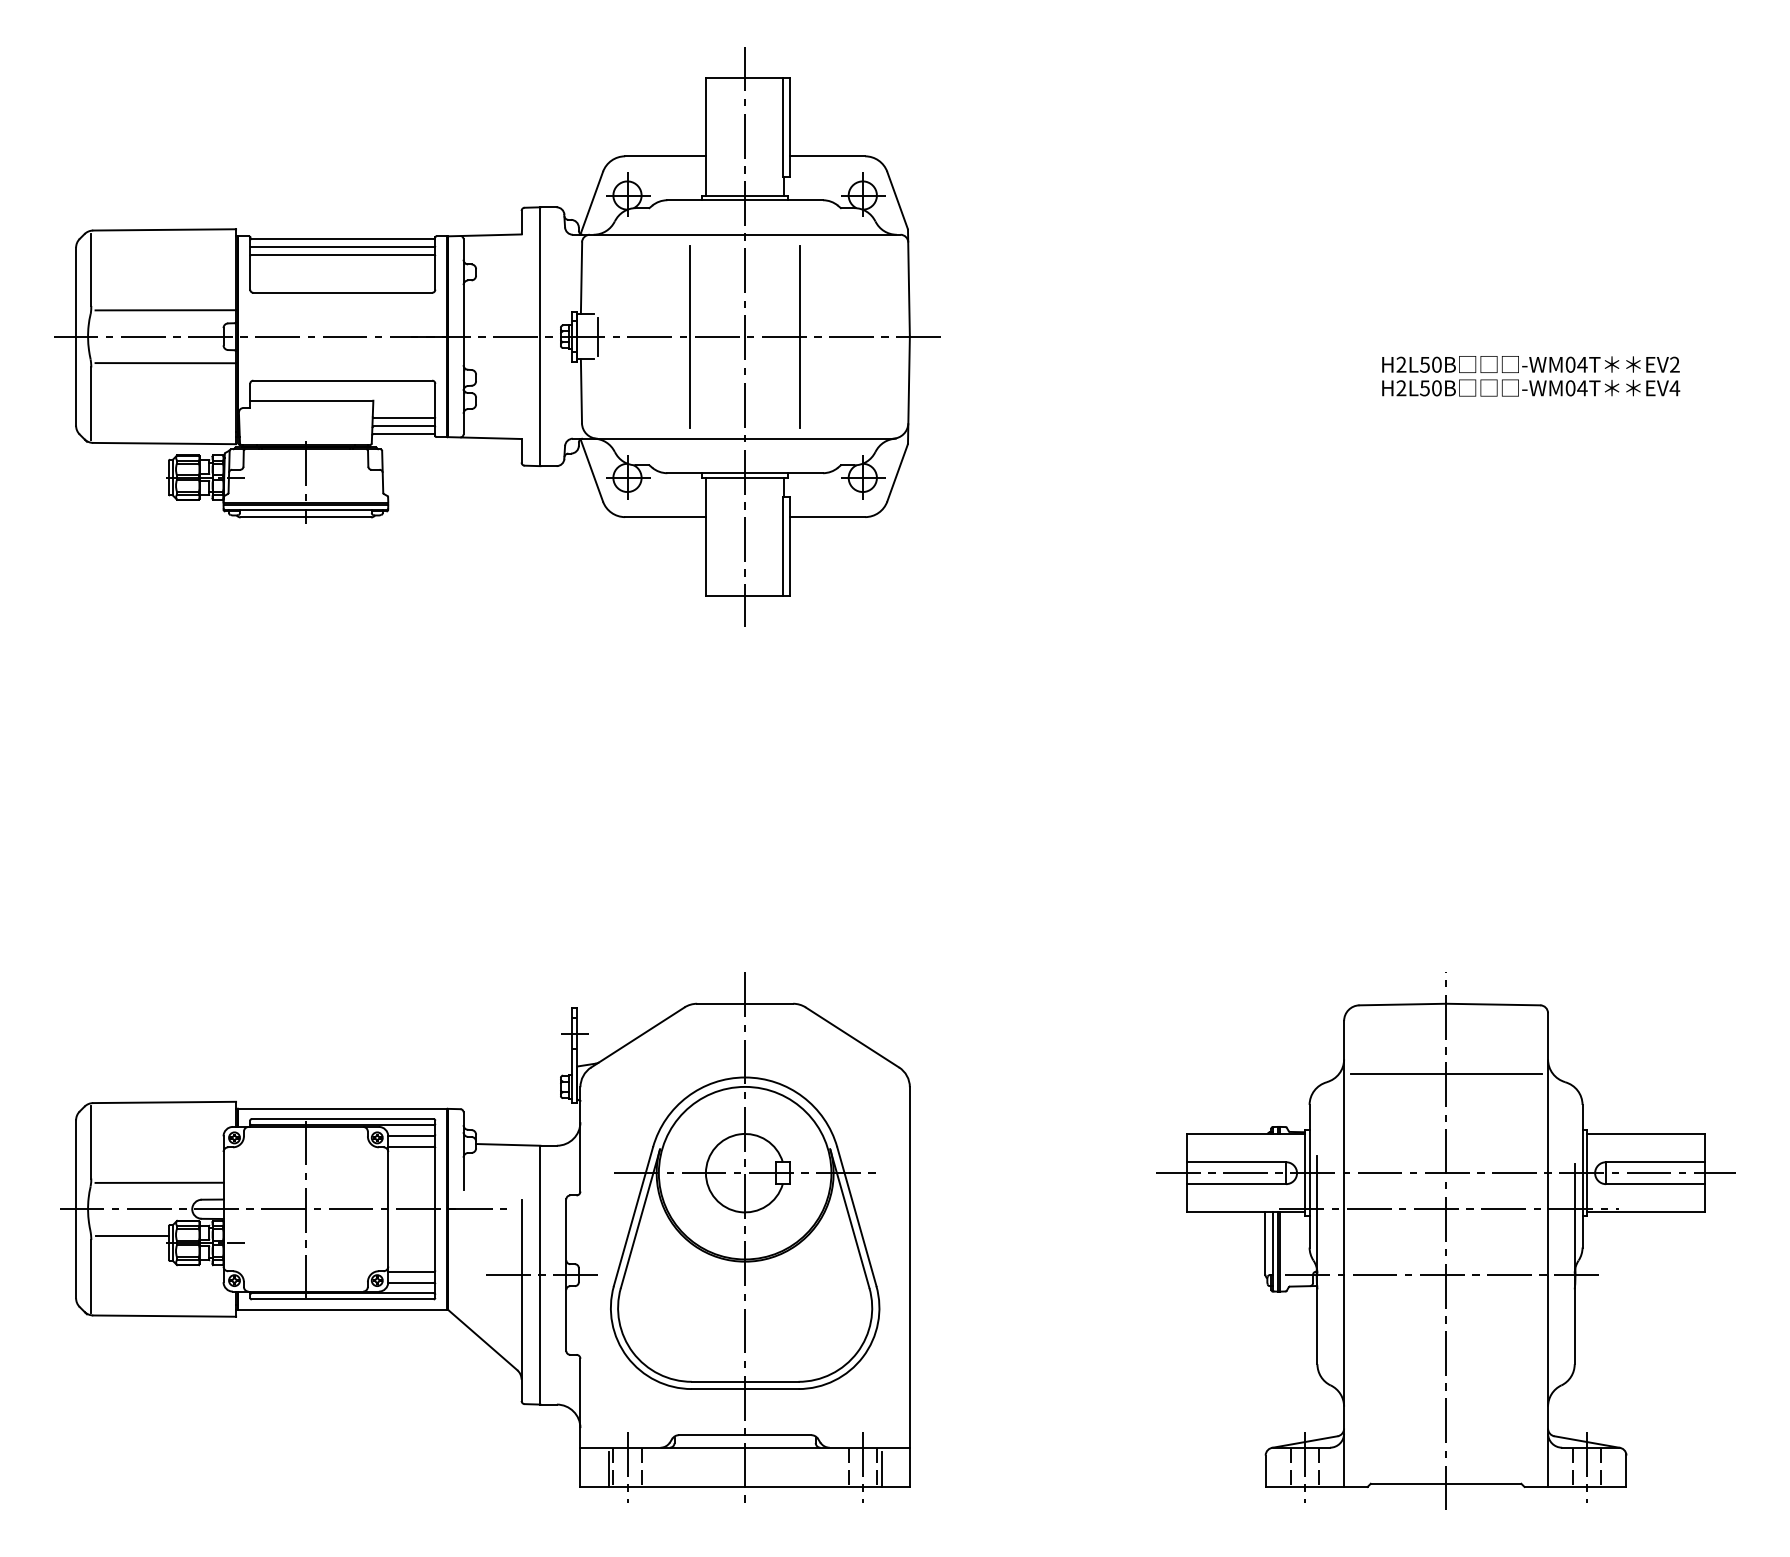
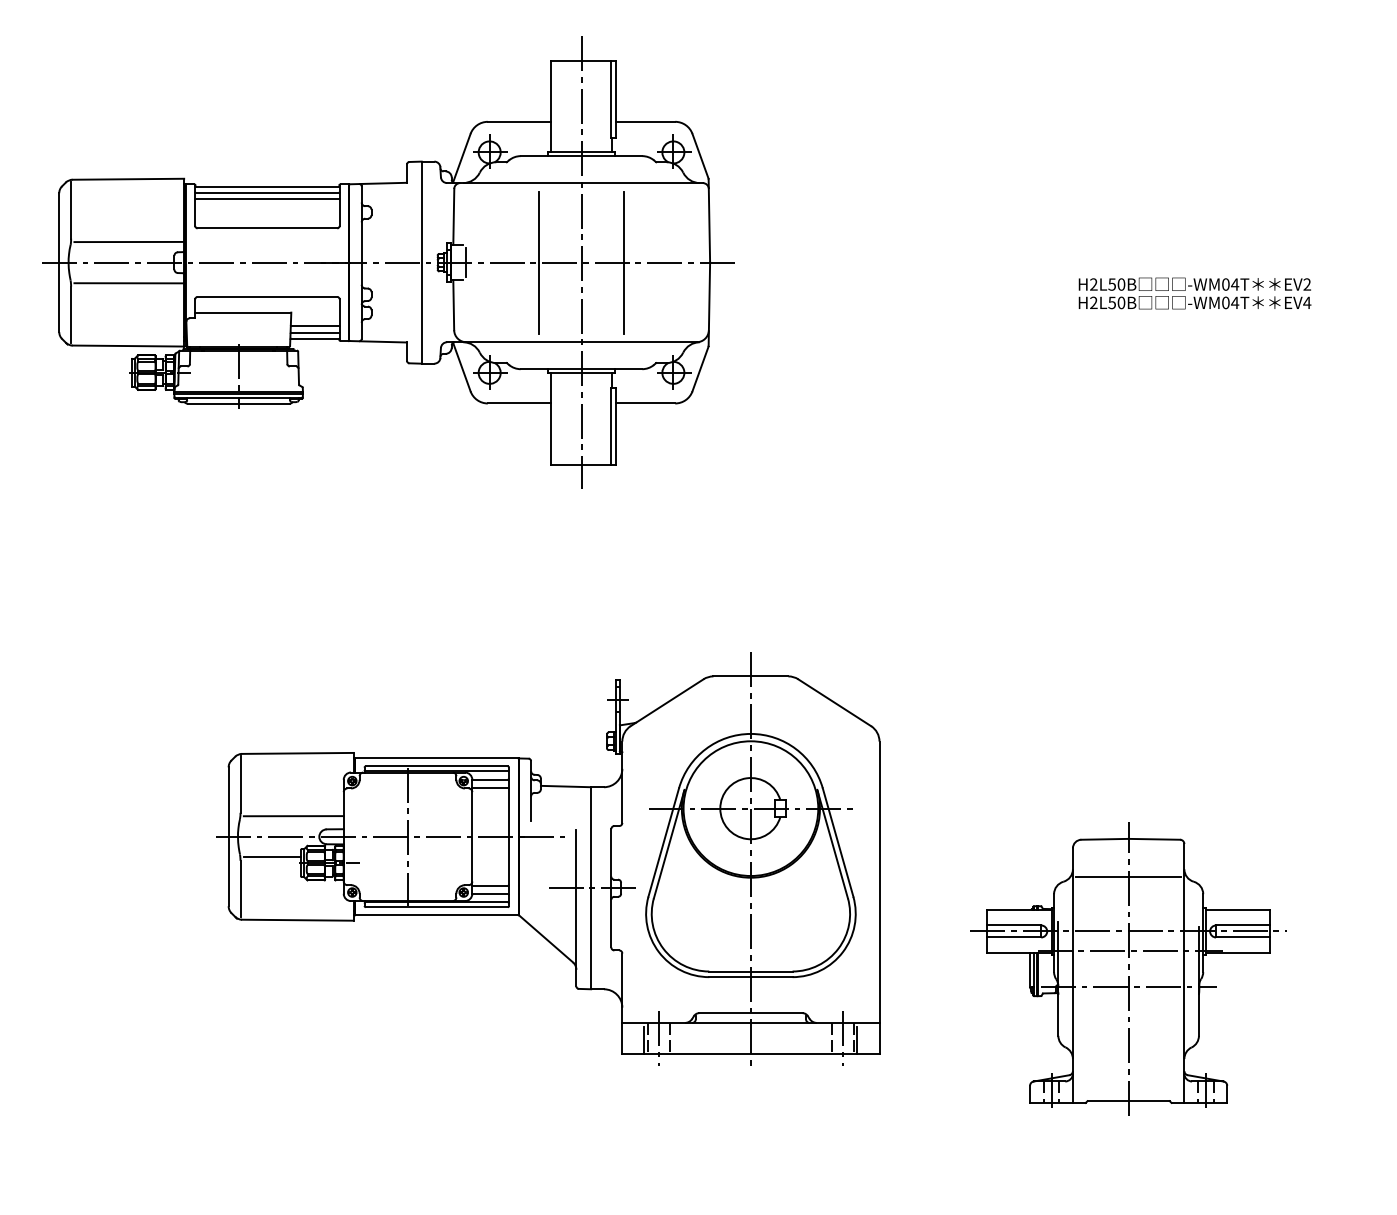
part: (485, 1237) -> (548, 858), moved
part: (1445, 1240) -> (1128, 968), size x0.7

